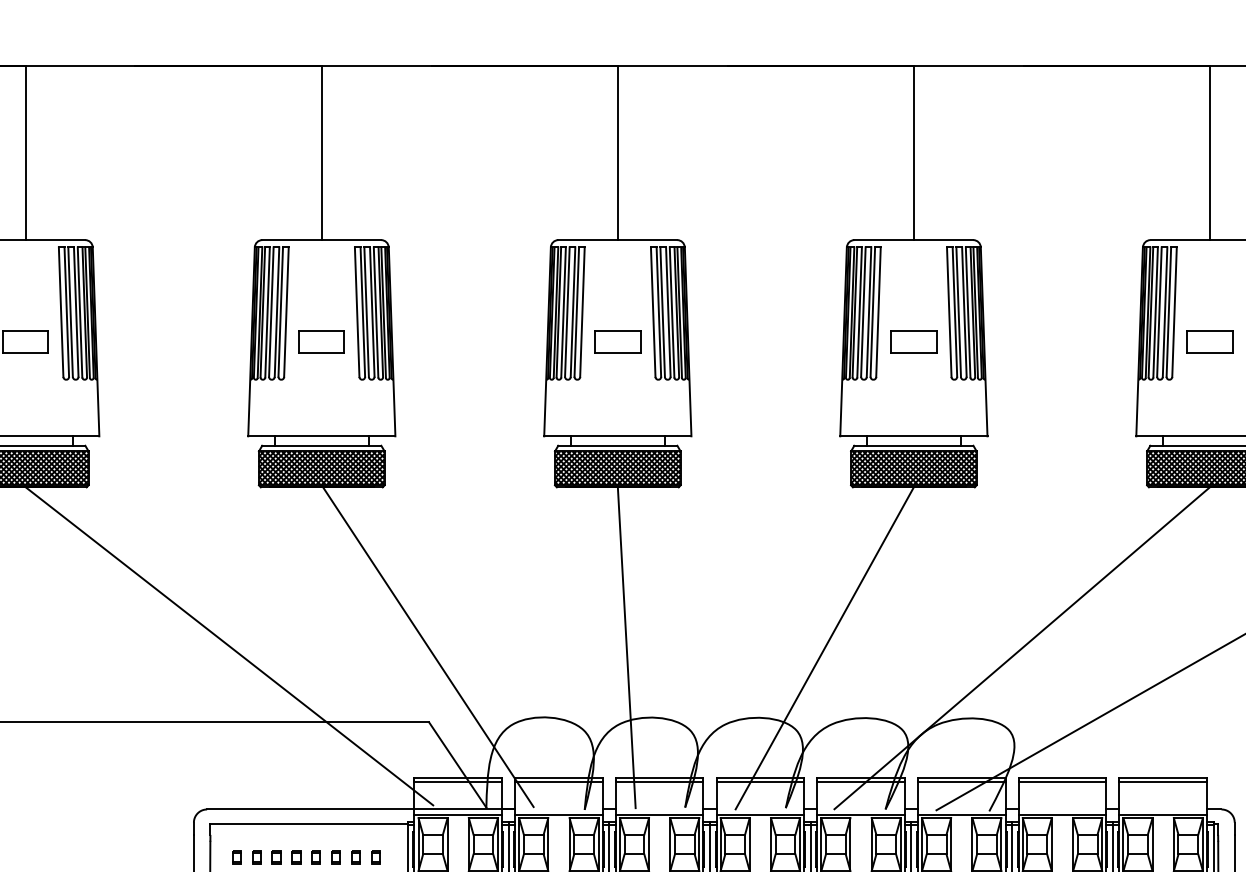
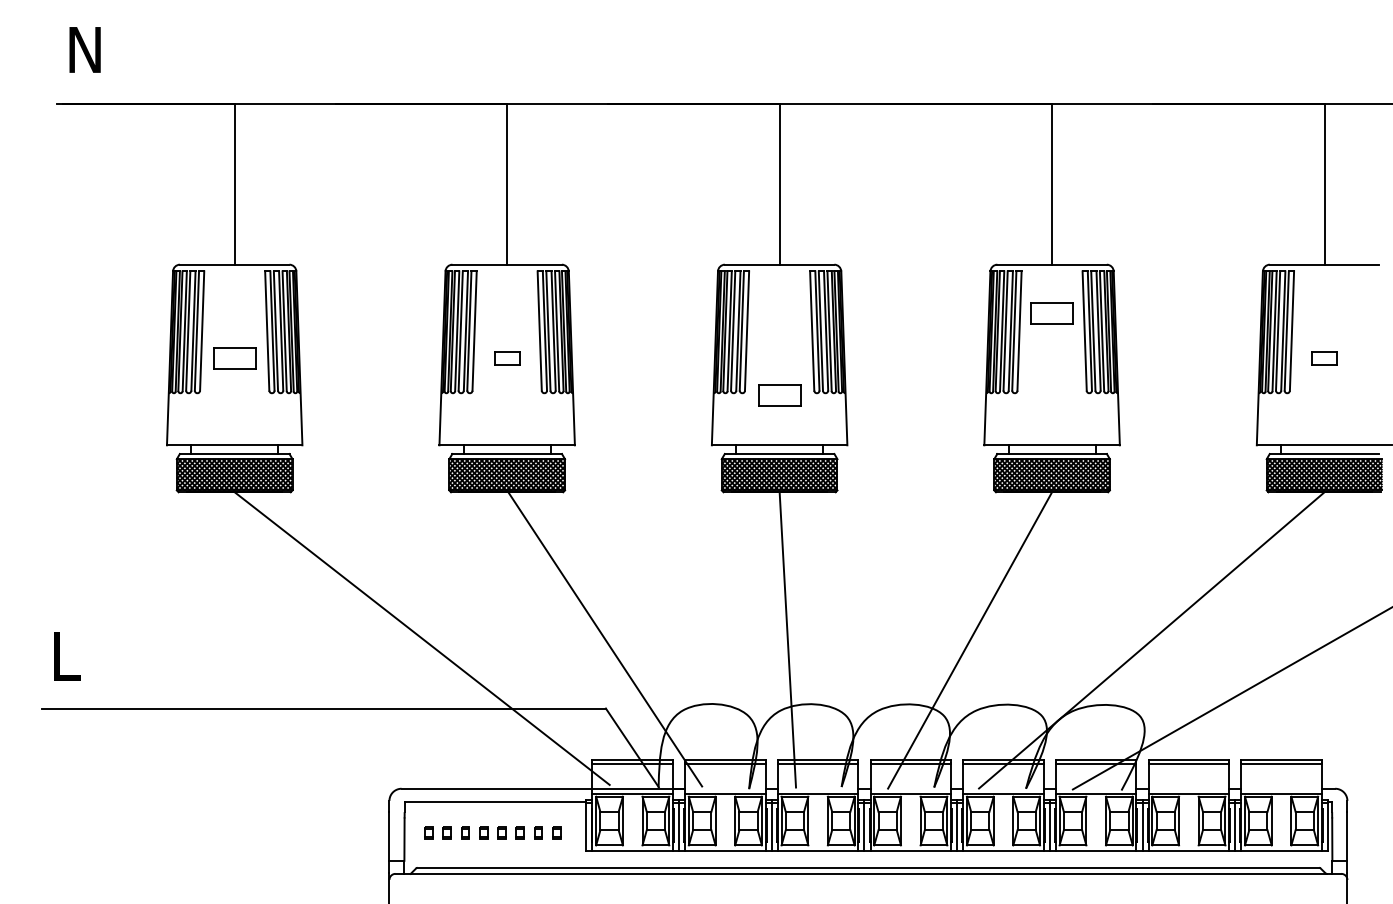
part: (321, 342) -> (506, 358), size x0.6
part: (617, 342) -> (779, 395), moved
part: (913, 342) -> (1051, 313), moved
part: (1209, 342) -> (1324, 358), size x0.6

